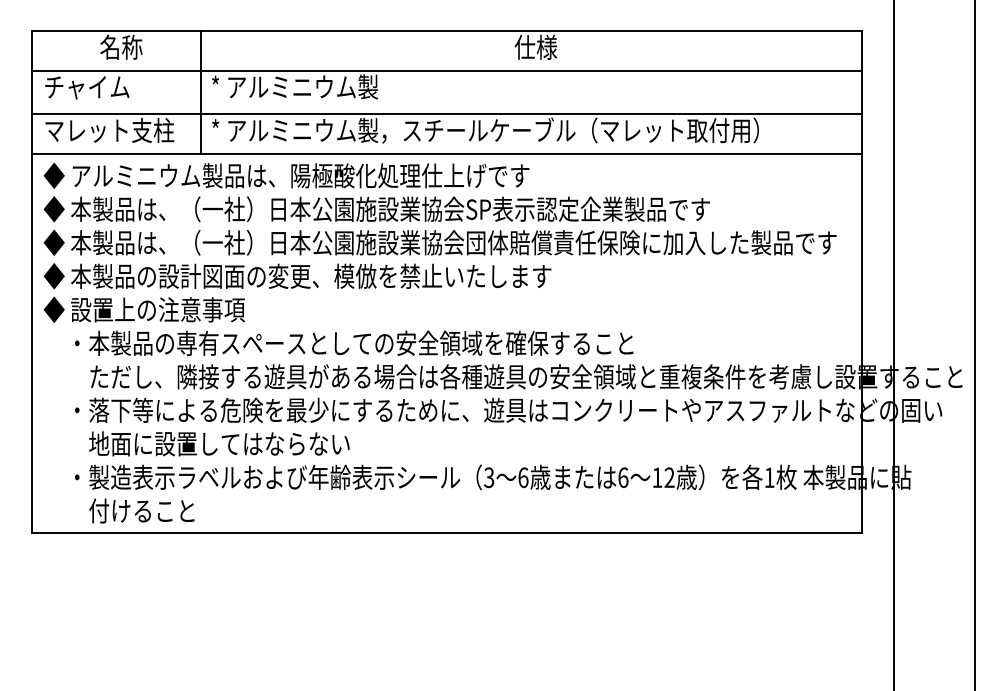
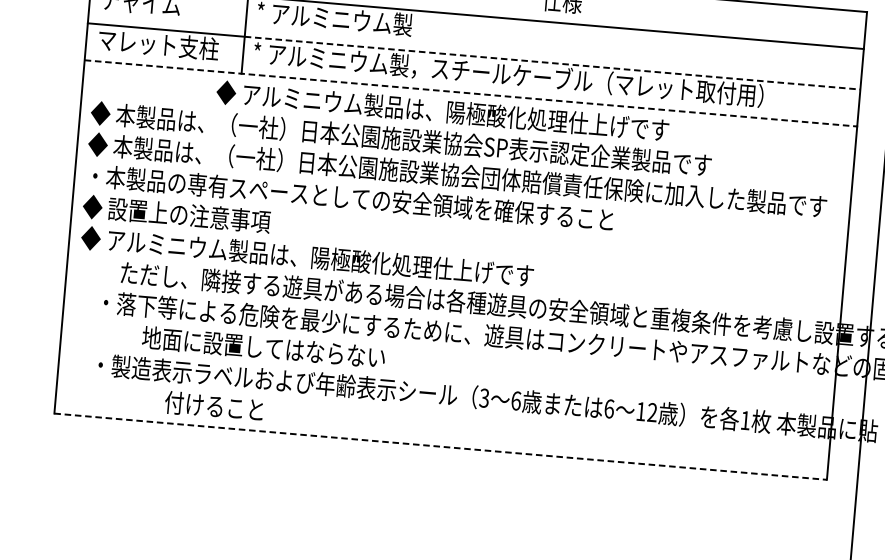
line: (531, 114) -> (552, 63), solid -> dashed
line: (447, 154) -> (471, 93), solid -> dashed
text: (286, 175) -> (442, 111), moved
text: (326, 276) -> (348, 197), ◆ 本製品の設計図面の変更、模倣を禁止いたします -> ・本製品の専有スペースとしての安全領域を確保すること
text: (338, 343) -> (354, 261), ・本製品の専有スペースとしての安全領域を確保すること -> ◆ アルミニウム製品は、陽極酸化処理仕上げです
text: (219, 443) -> (263, 347), moved
text: (141, 510) -> (213, 405), moved
line: (447, 533) -> (441, 446), solid -> dashed

